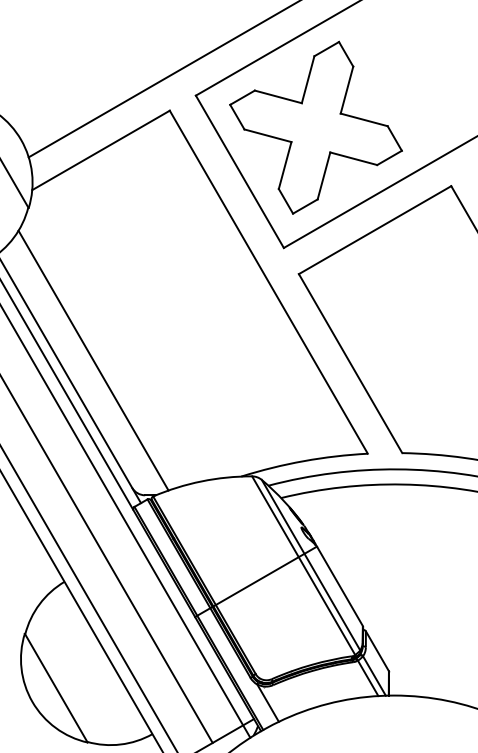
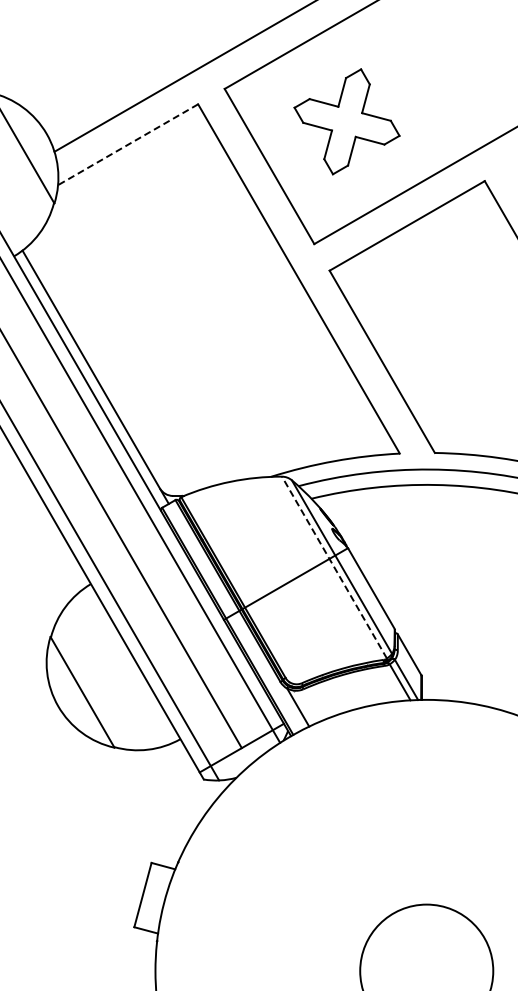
part: (315, 127) -> (346, 121), size x0.6
line: (101, 150) -> (128, 144), solid -> dashed
line: (93, 360) -> (120, 358), removed
line: (303, 565) -> (334, 567), solid -> dashed

